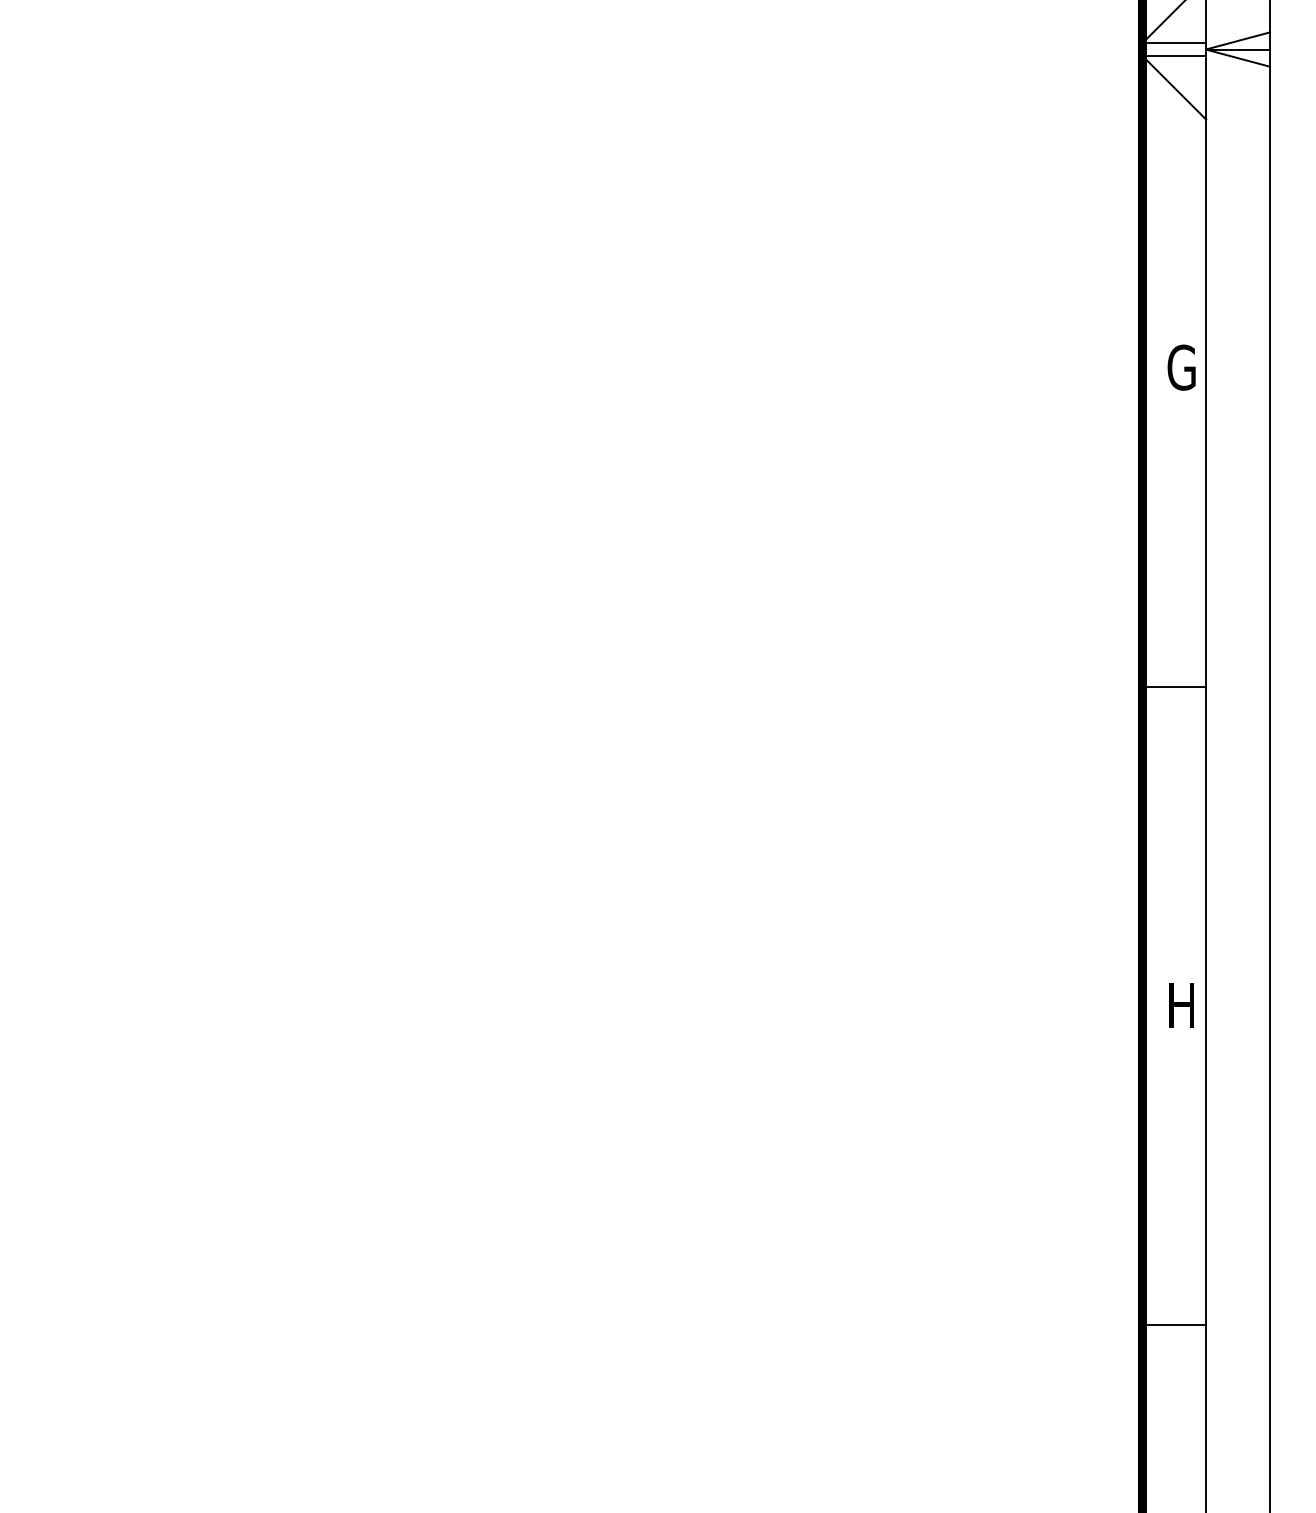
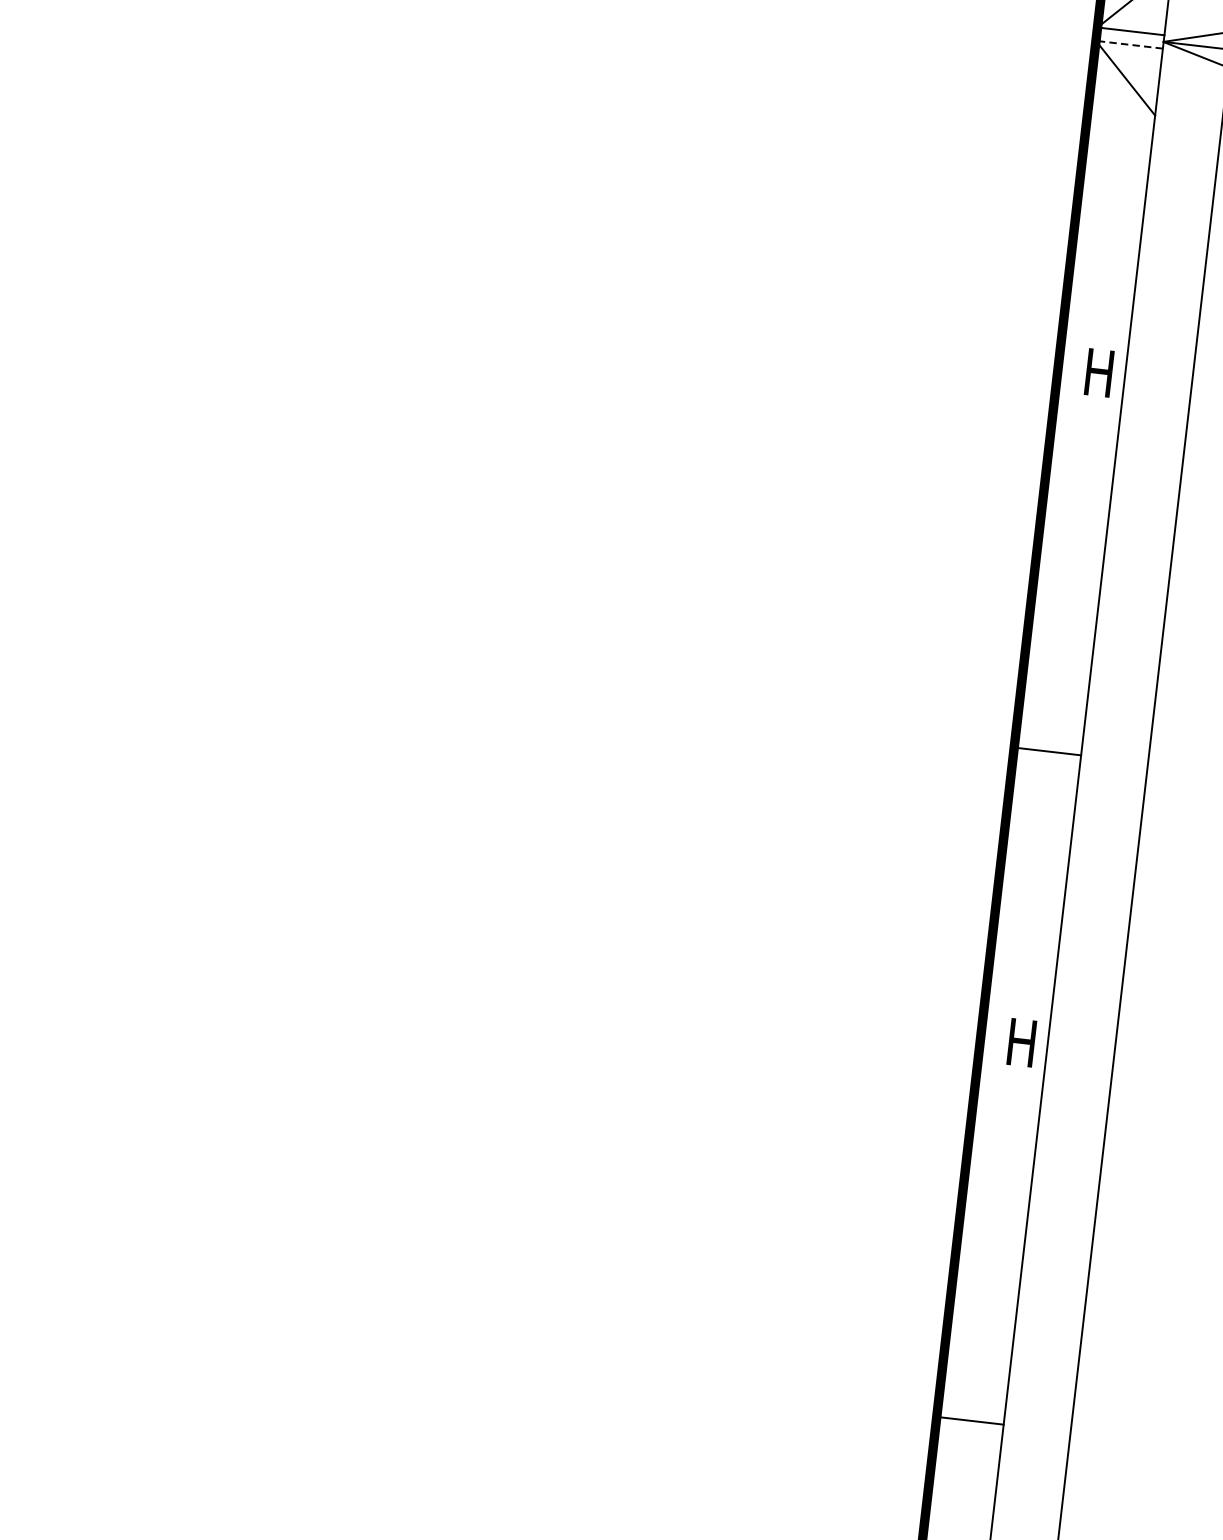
line: (1174, 55) -> (1129, 44), solid -> dashed
text: (1181, 367) -> (1099, 372), G -> H
line: (1174, 687) -> (1047, 751), moved
line: (1174, 1324) -> (970, 1420), moved

